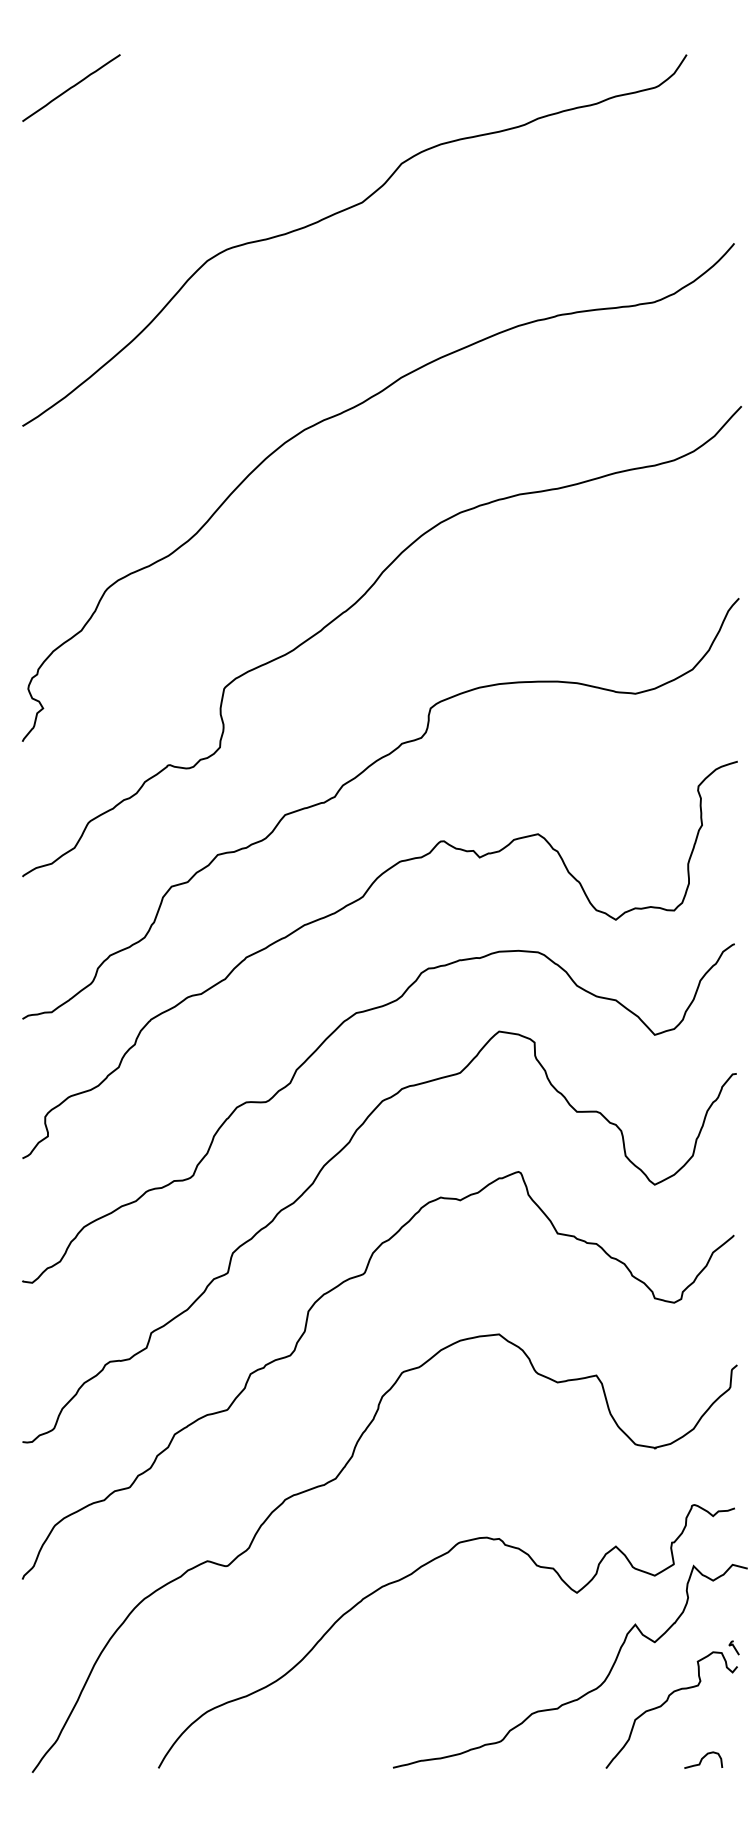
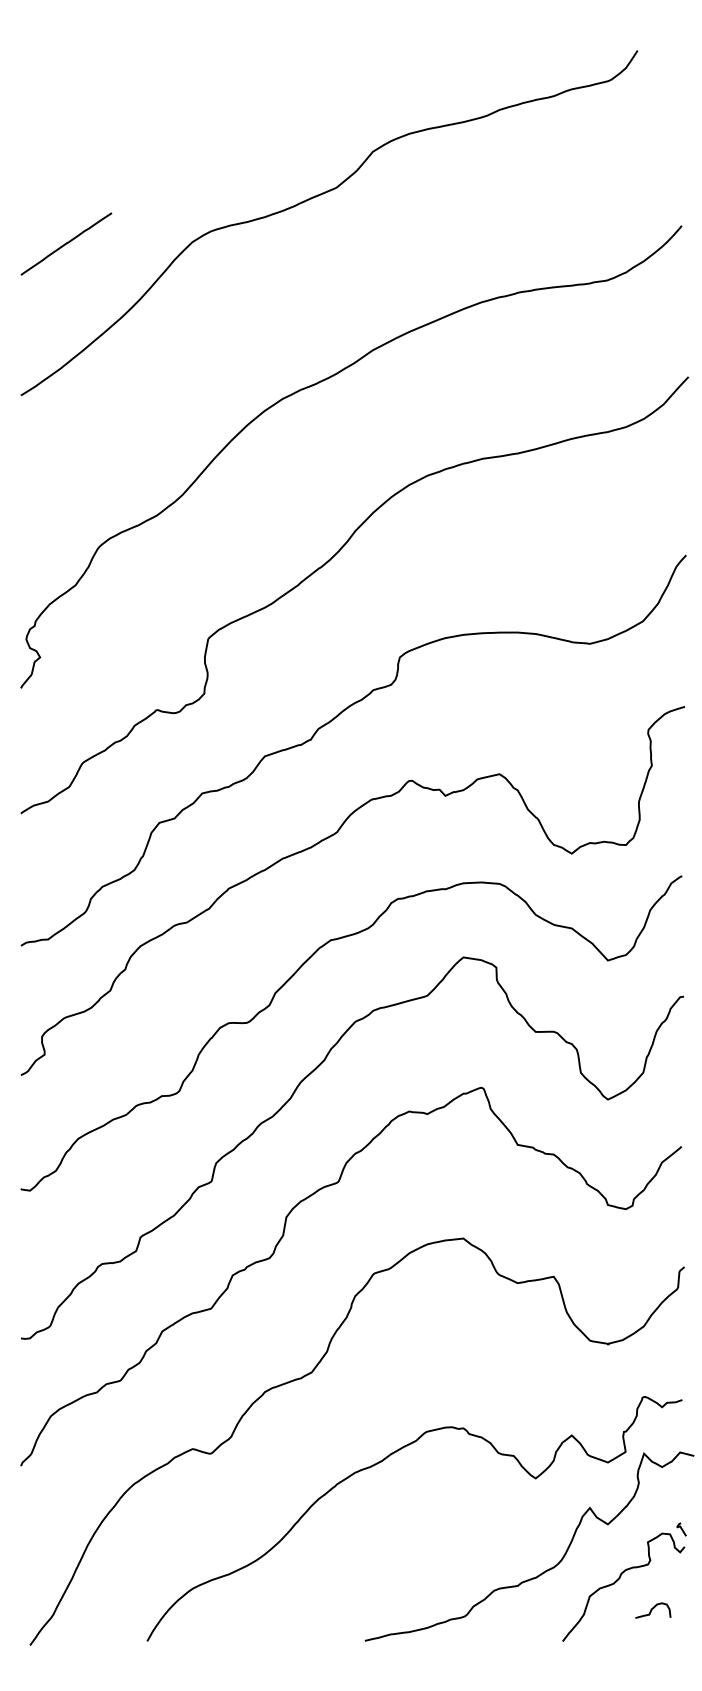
line: (71, 87) -> (66, 243), moved
curve: (703, 1758) -> (653, 1609), moved

